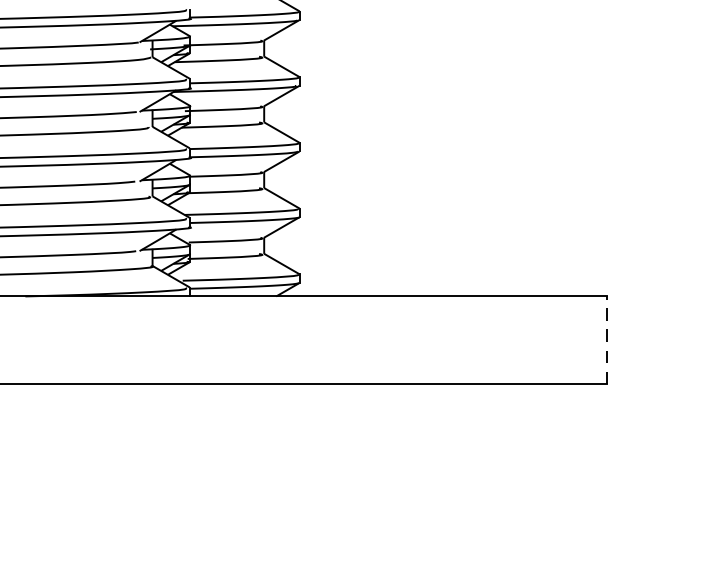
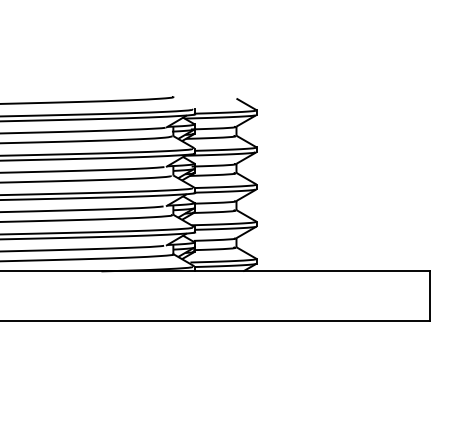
line: (607, 340) -> (430, 296), dashed -> solid

